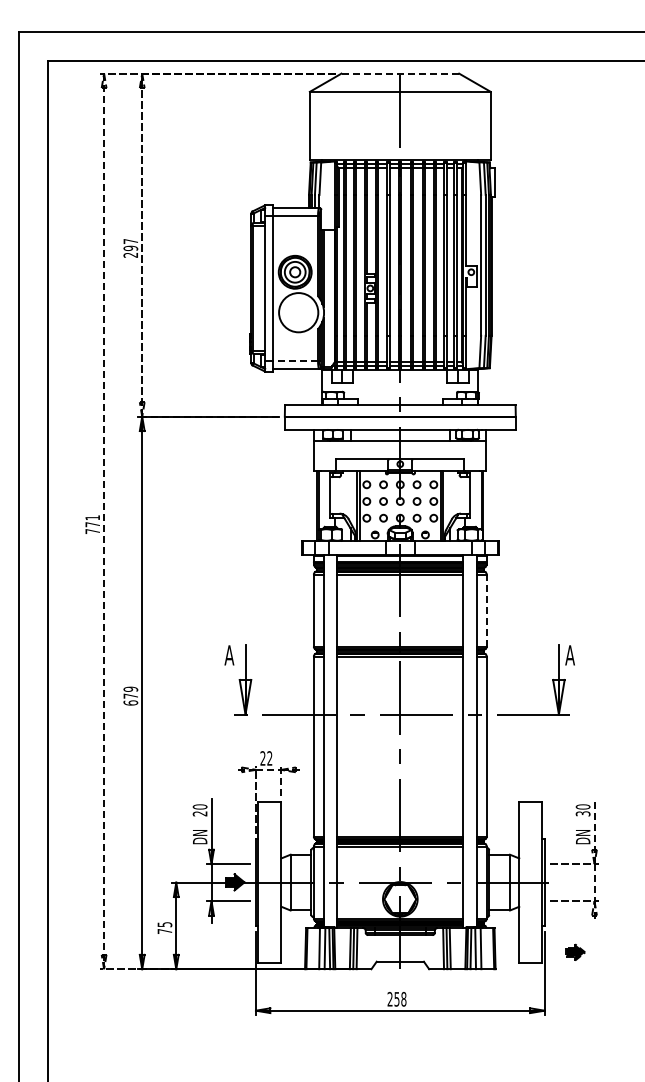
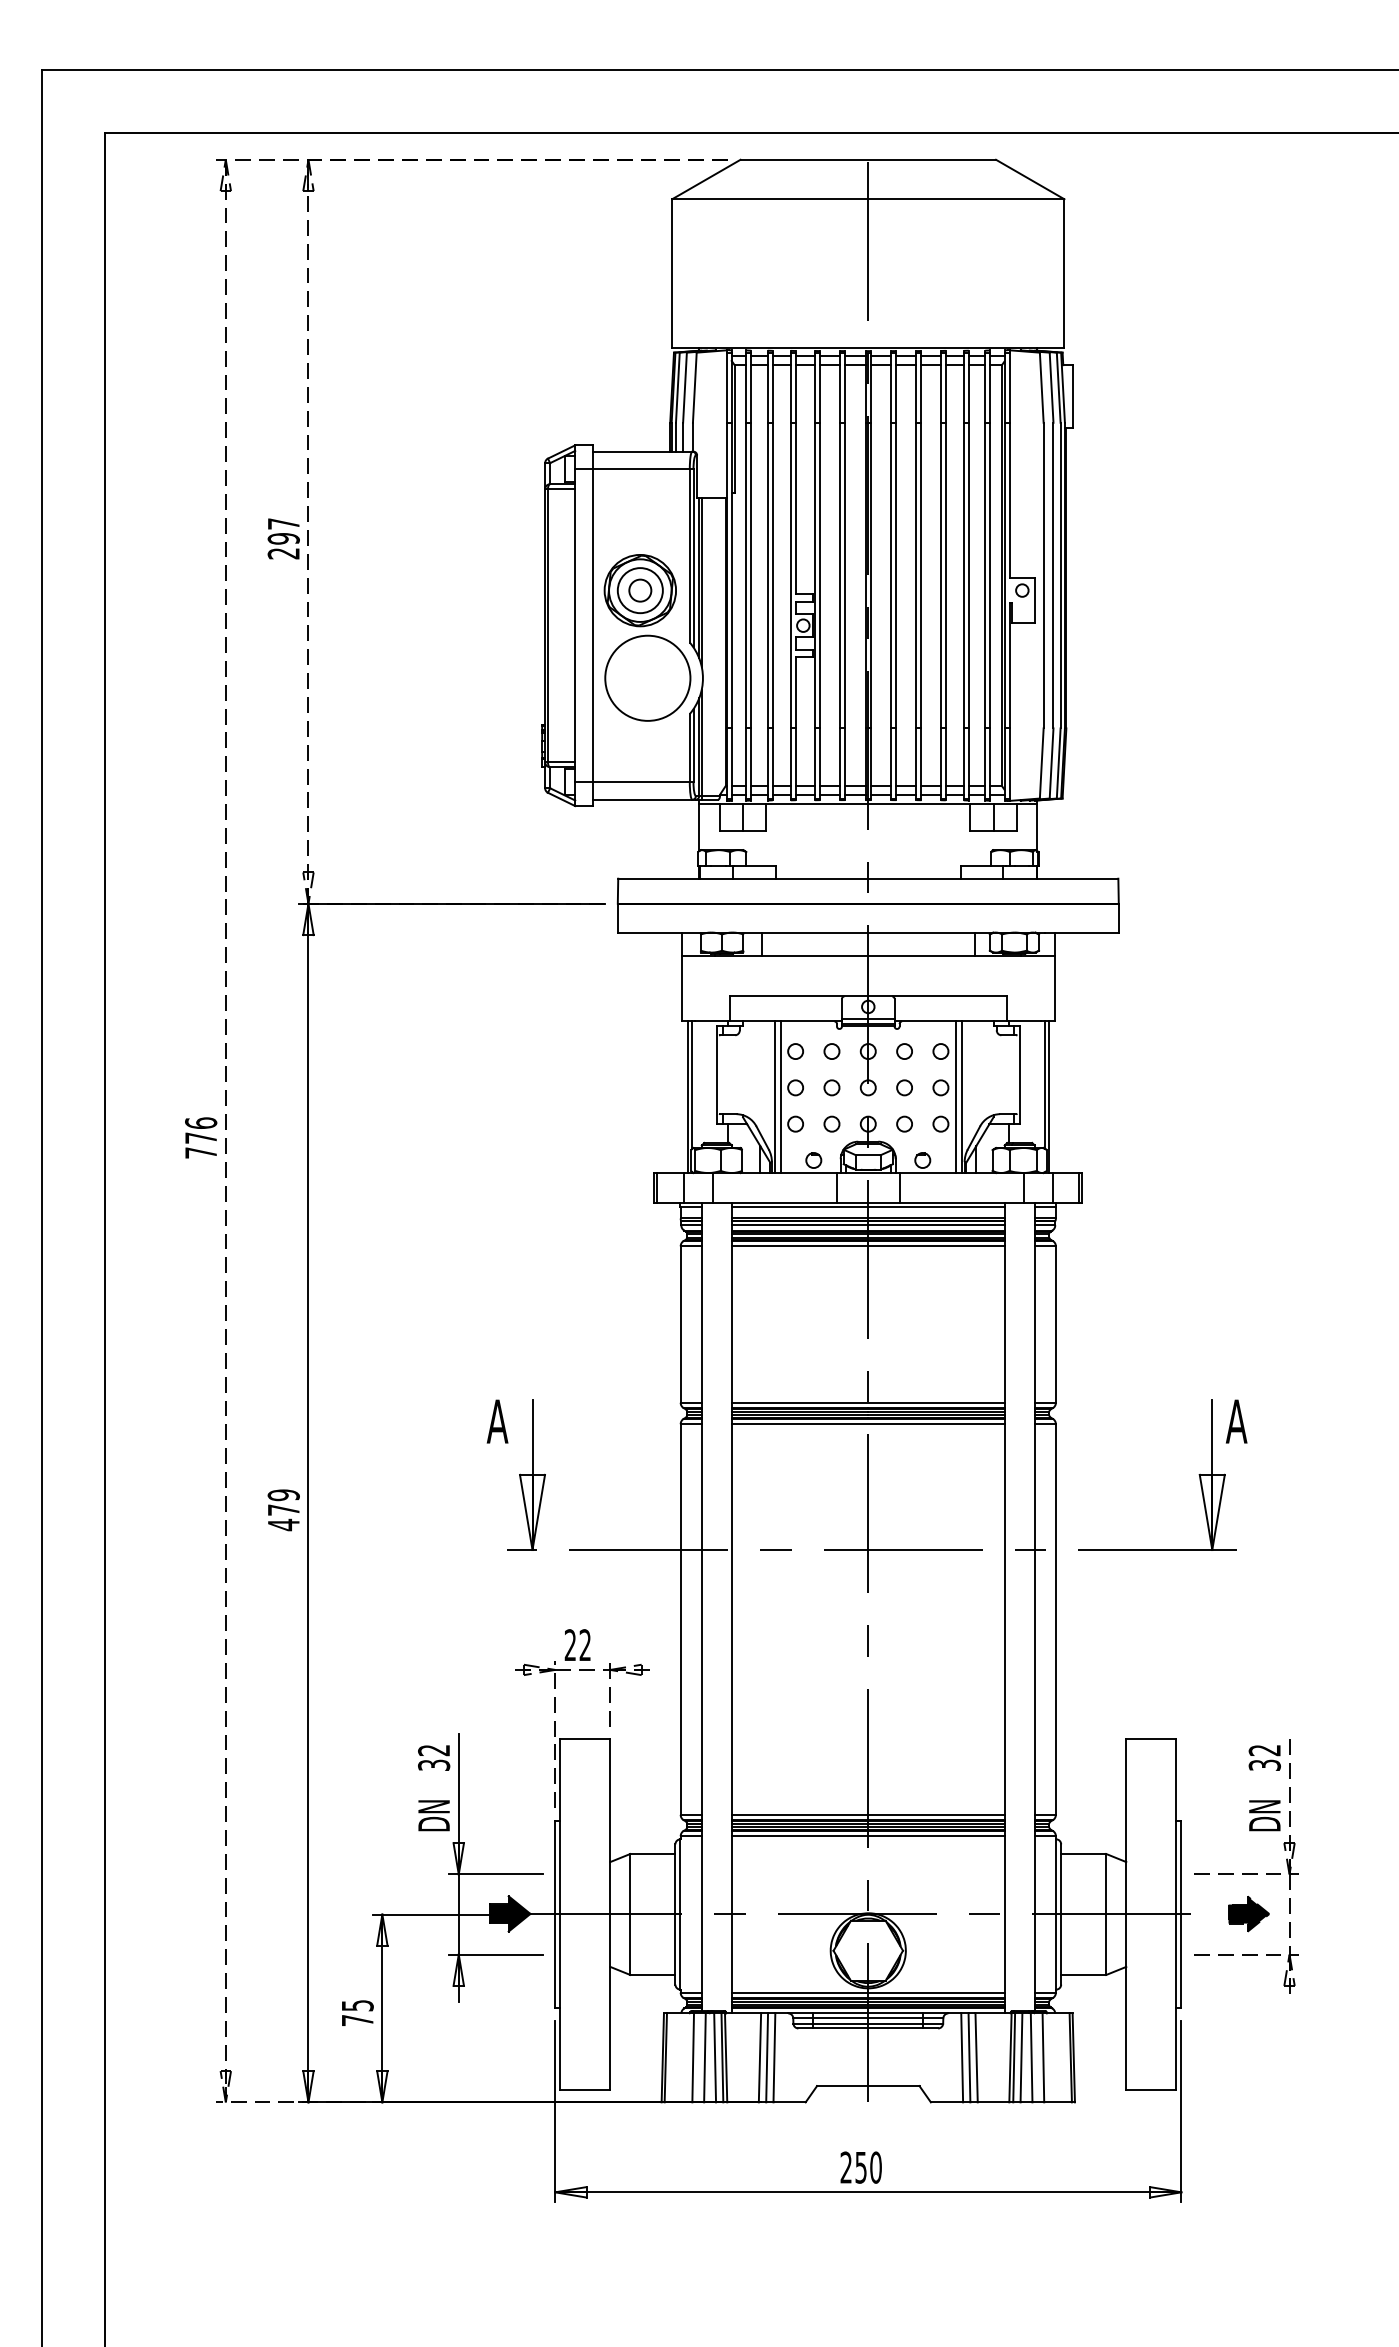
line: (400, 73) -> (868, 159), dashed -> solid
line: (295, 360) -> (640, 781), dashed -> solid
text: (92, 517) -> (200, 1122), 771 -> 776
line: (486, 610) -> (1055, 1324), dashed -> solid
text: (130, 702) -> (283, 1523), 679 -> 479
text: (582, 806) -> (1263, 1749), 30 -> 32
text: (199, 810) -> (432, 1758), 20 -> 32
part: (575, 951) -> (1248, 1912), moved
text: (403, 999) -> (875, 2168), 258 -> 250

